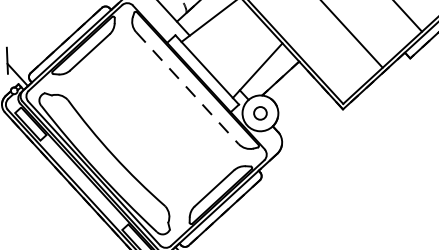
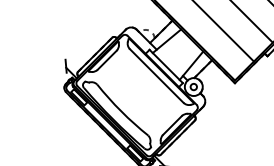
line: (186, 87) -> (156, 75), dashed -> solid

